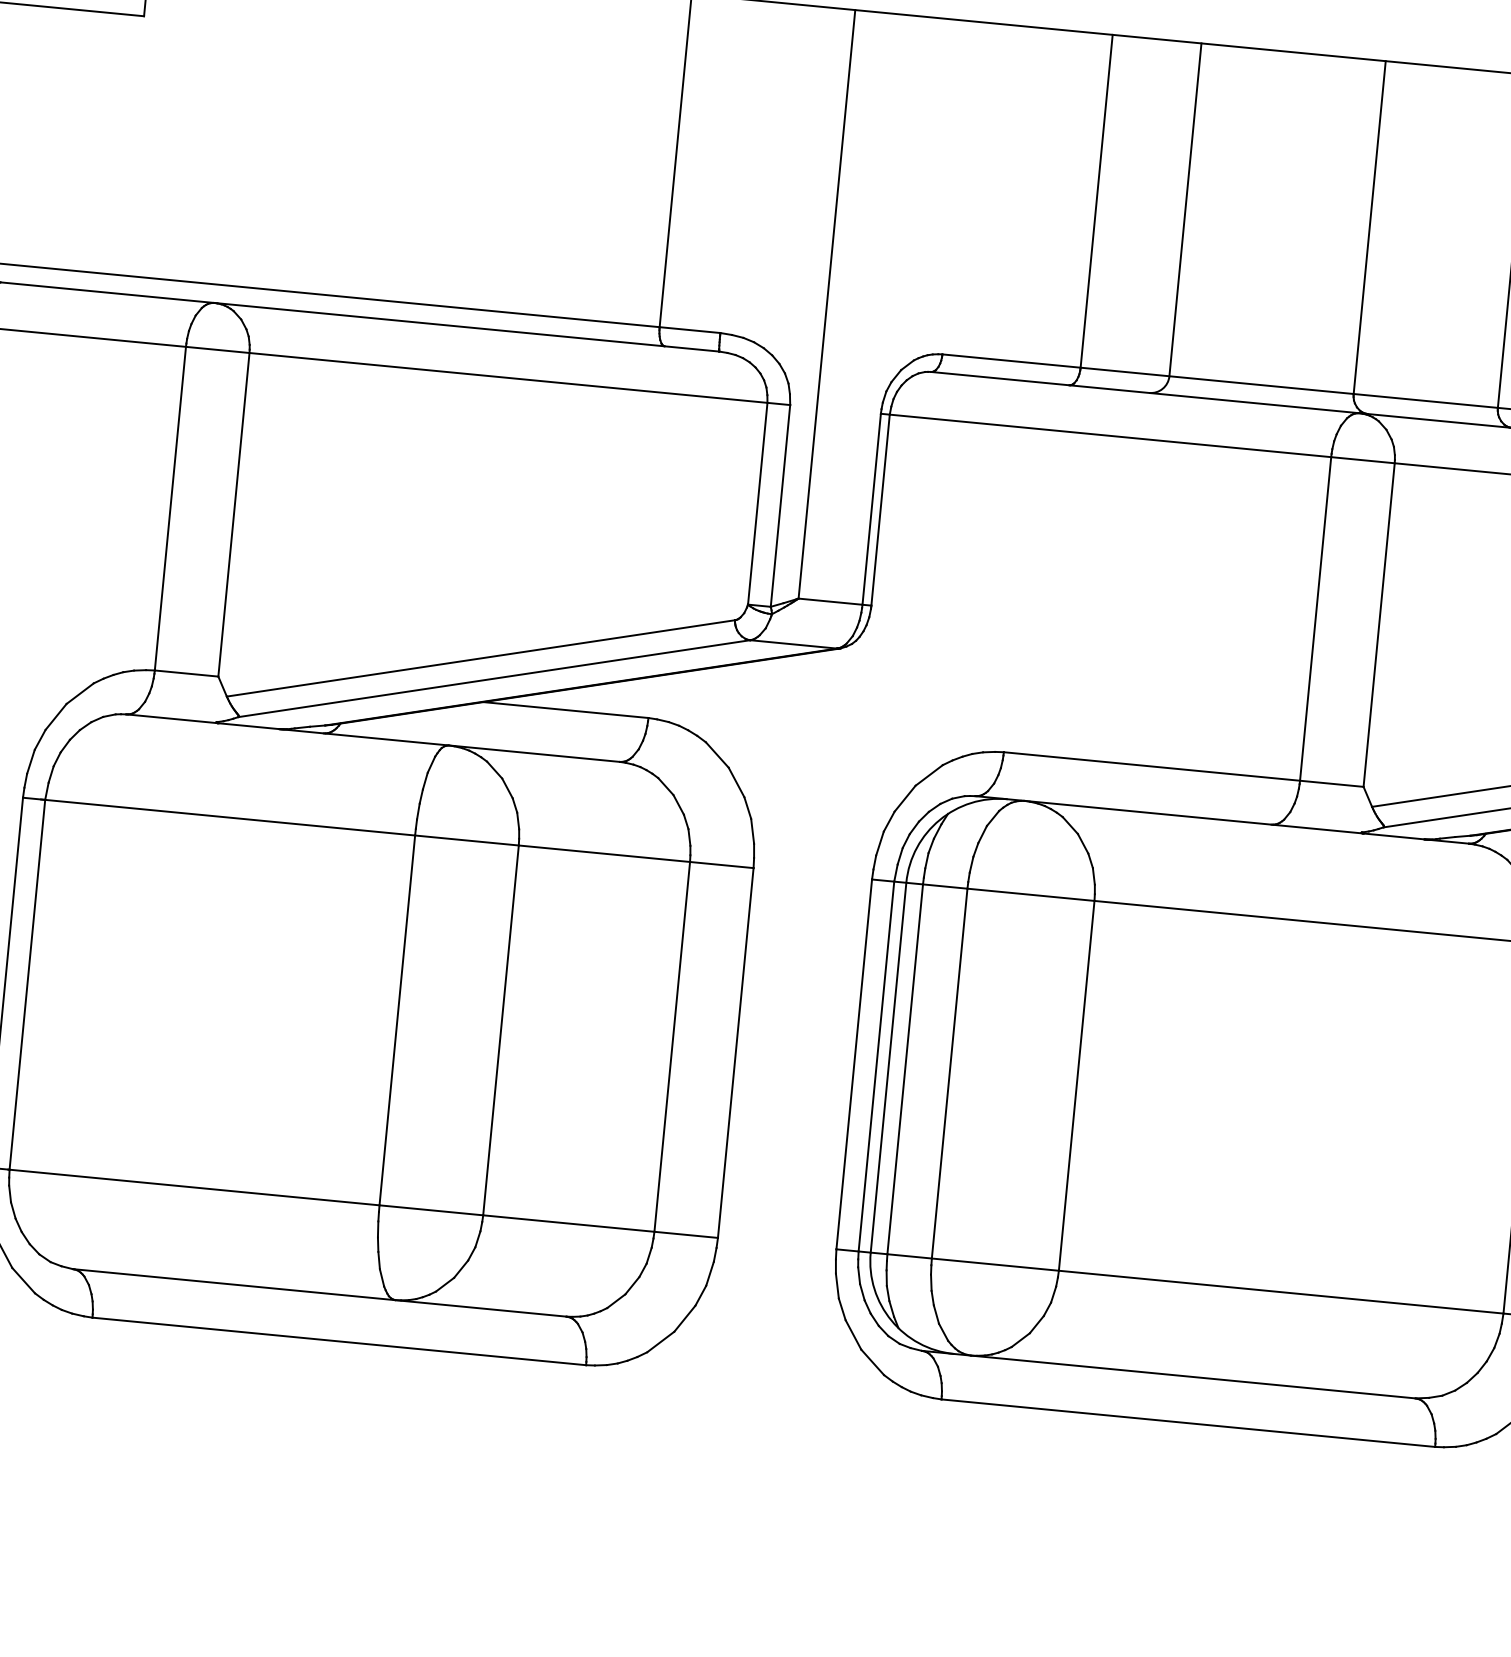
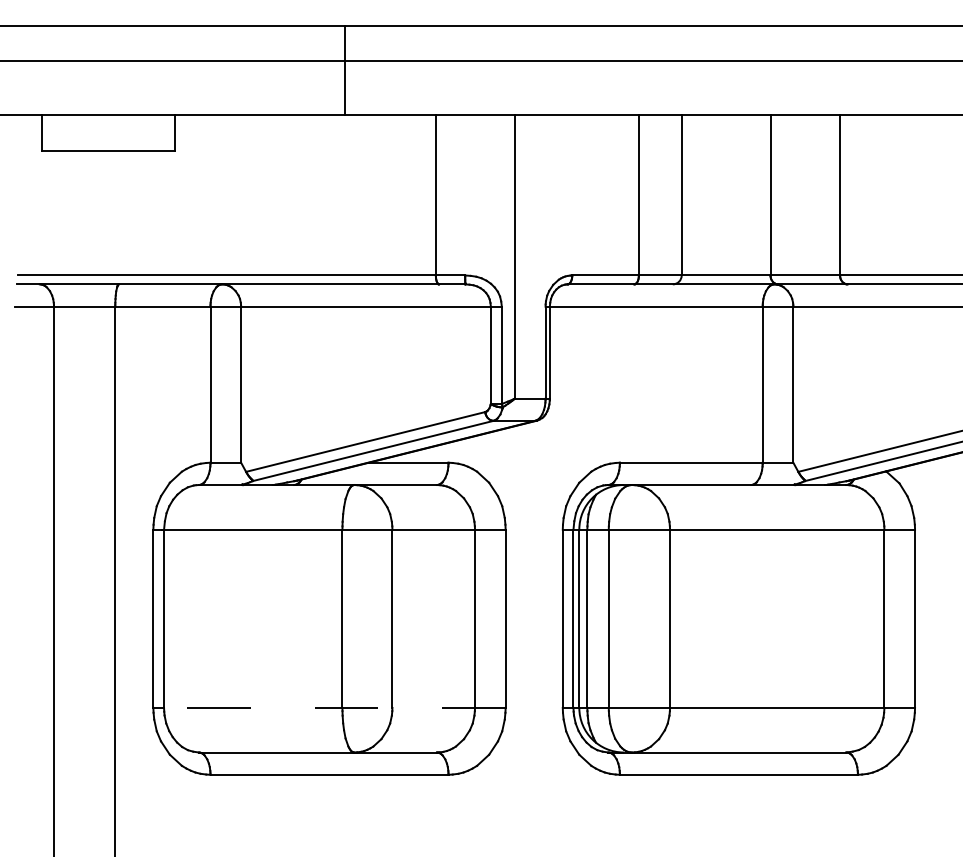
line: (363, 1202) -> (334, 707), solid -> dashed

